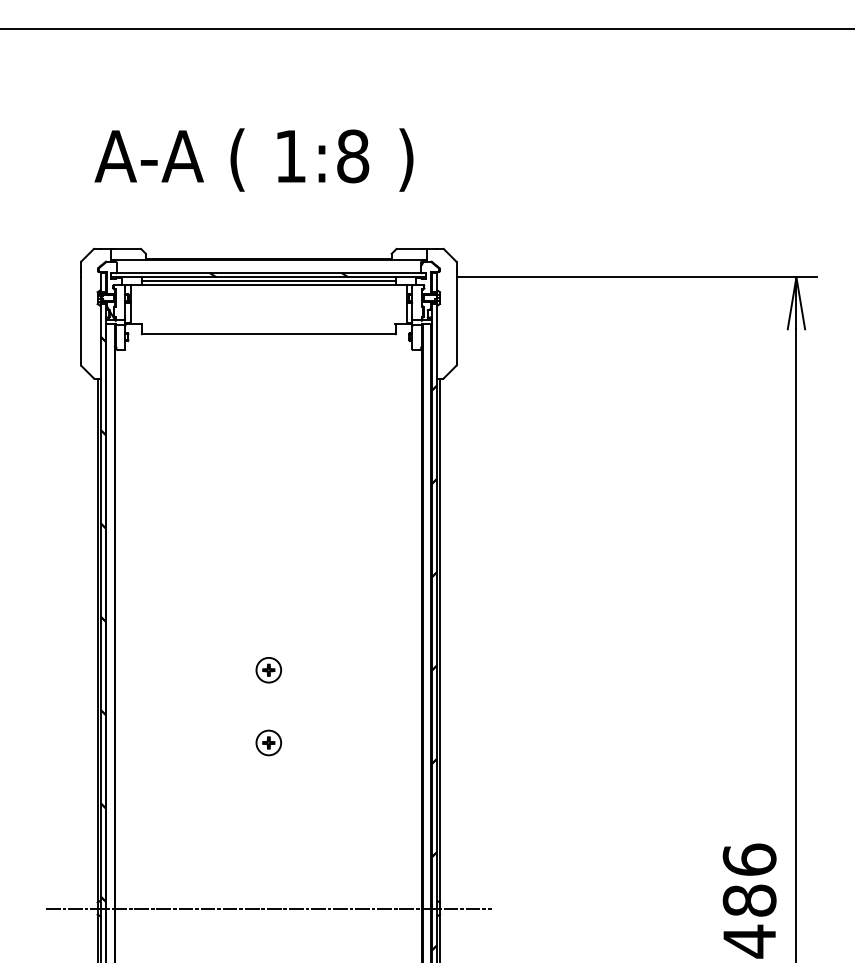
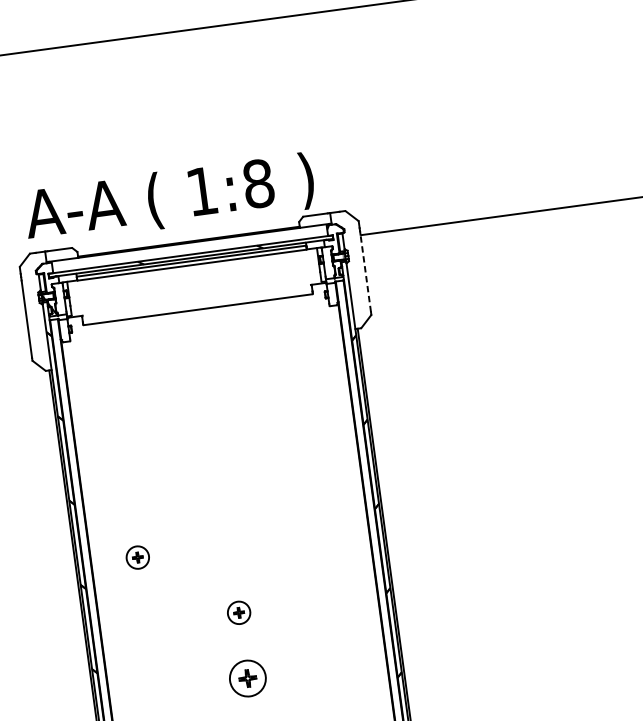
text: (253, 159) -> (169, 198), moved
line: (456, 319) -> (365, 273), solid -> dashed
part: (166, 595) -> (137, 557), added
part: (268, 742) -> (247, 678), size x1.6

